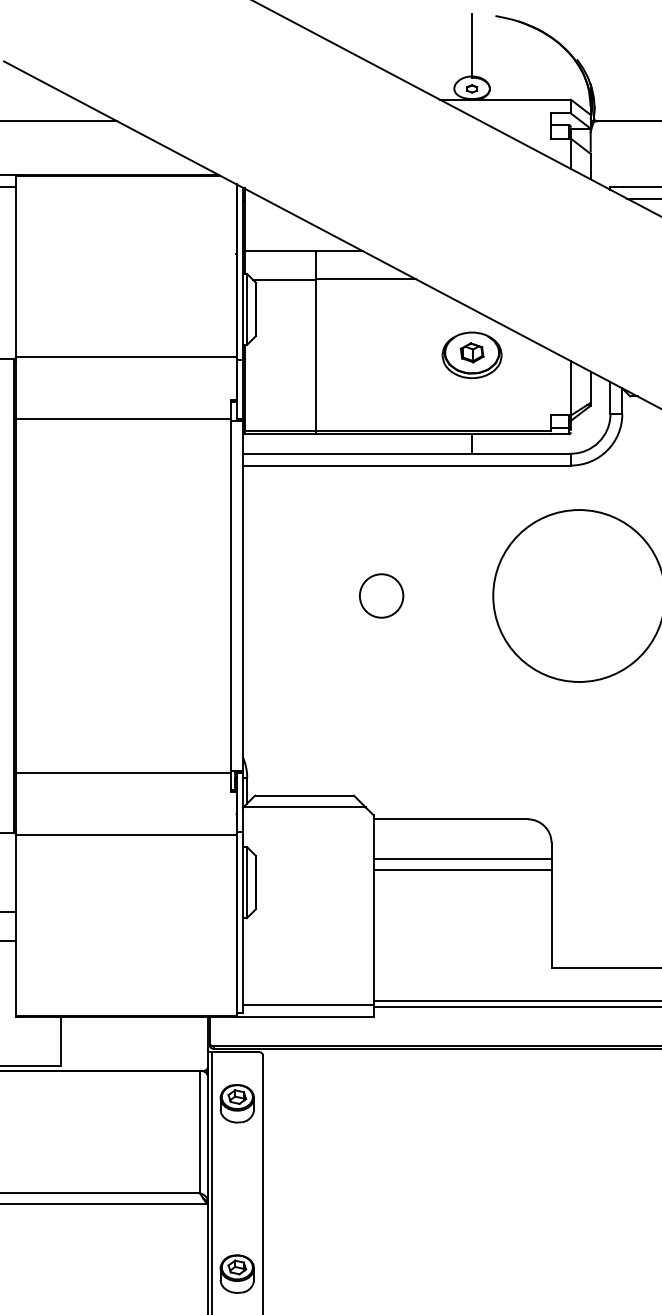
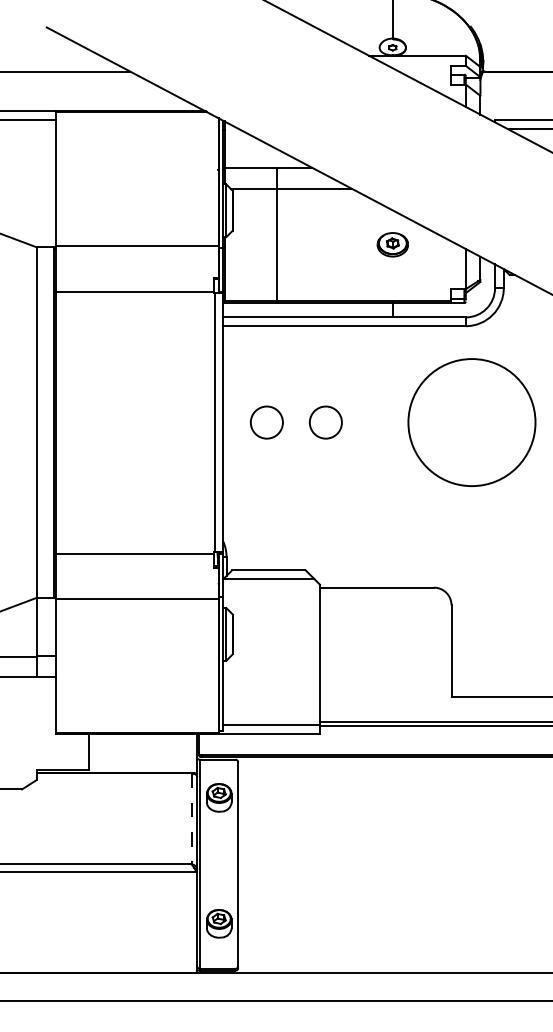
part: (471, 355) -> (392, 244), size x0.7
circle: (301, 595) -> (266, 422), added
line: (462, 858) -> (385, 616), removed
line: (462, 869) -> (385, 624), removed
line: (199, 1132) -> (191, 819), solid -> dashed

